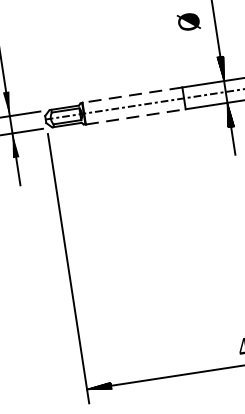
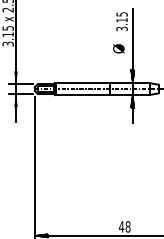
line: (131, 95) -> (82, 83), dashed -> solid
line: (136, 115) -> (83, 94), dashed -> solid

